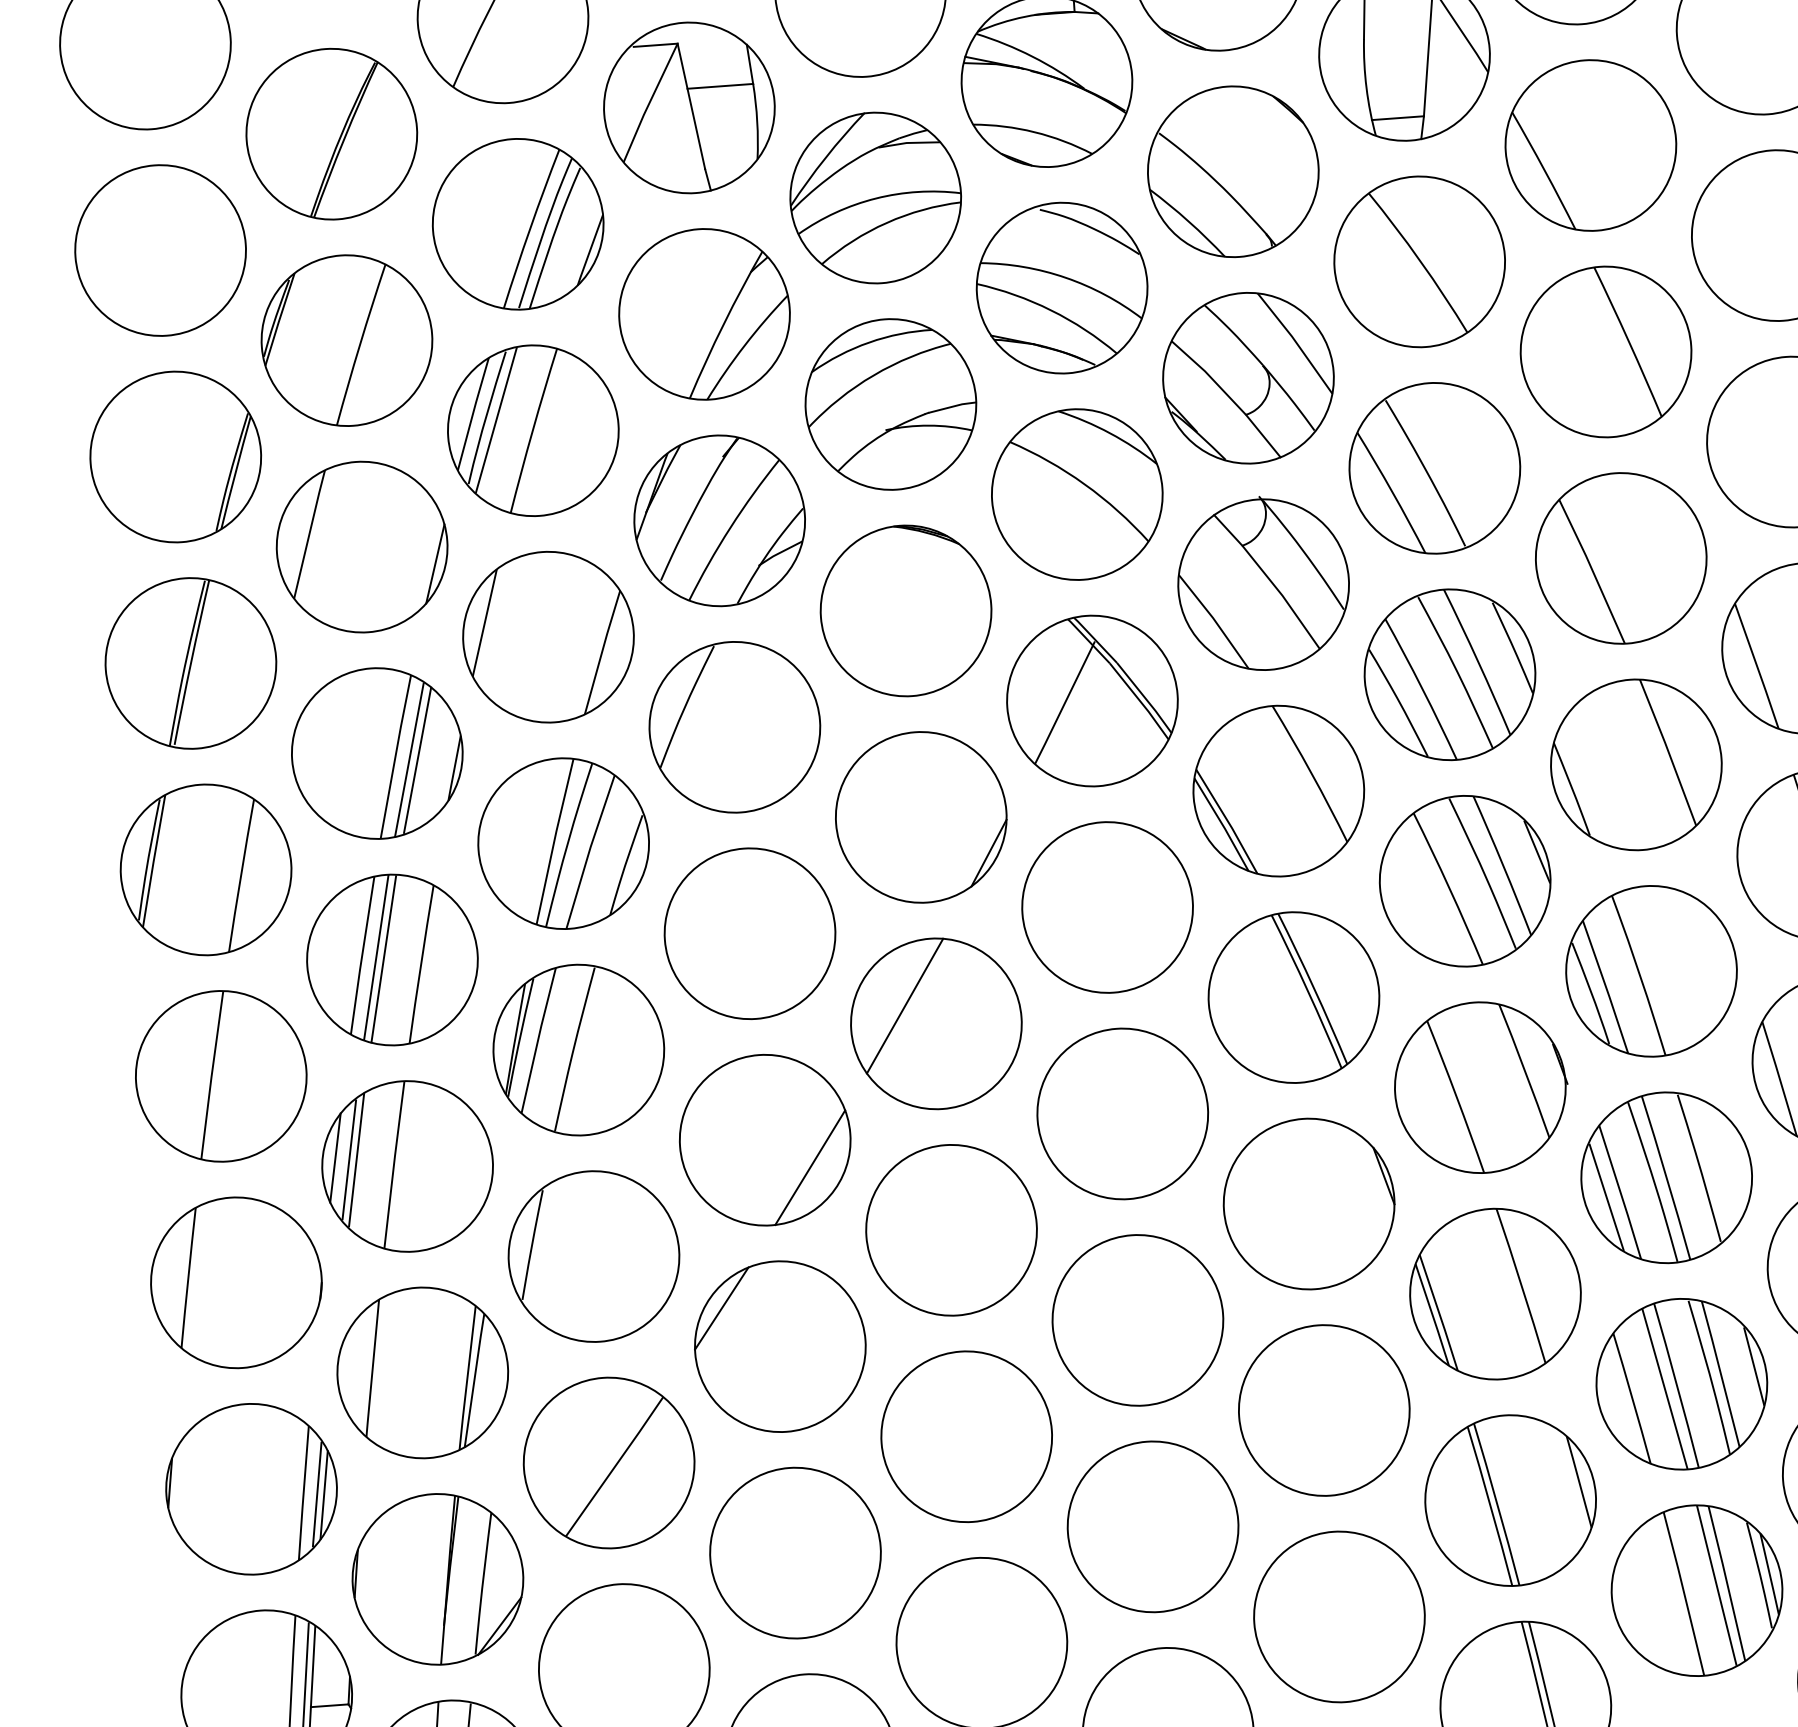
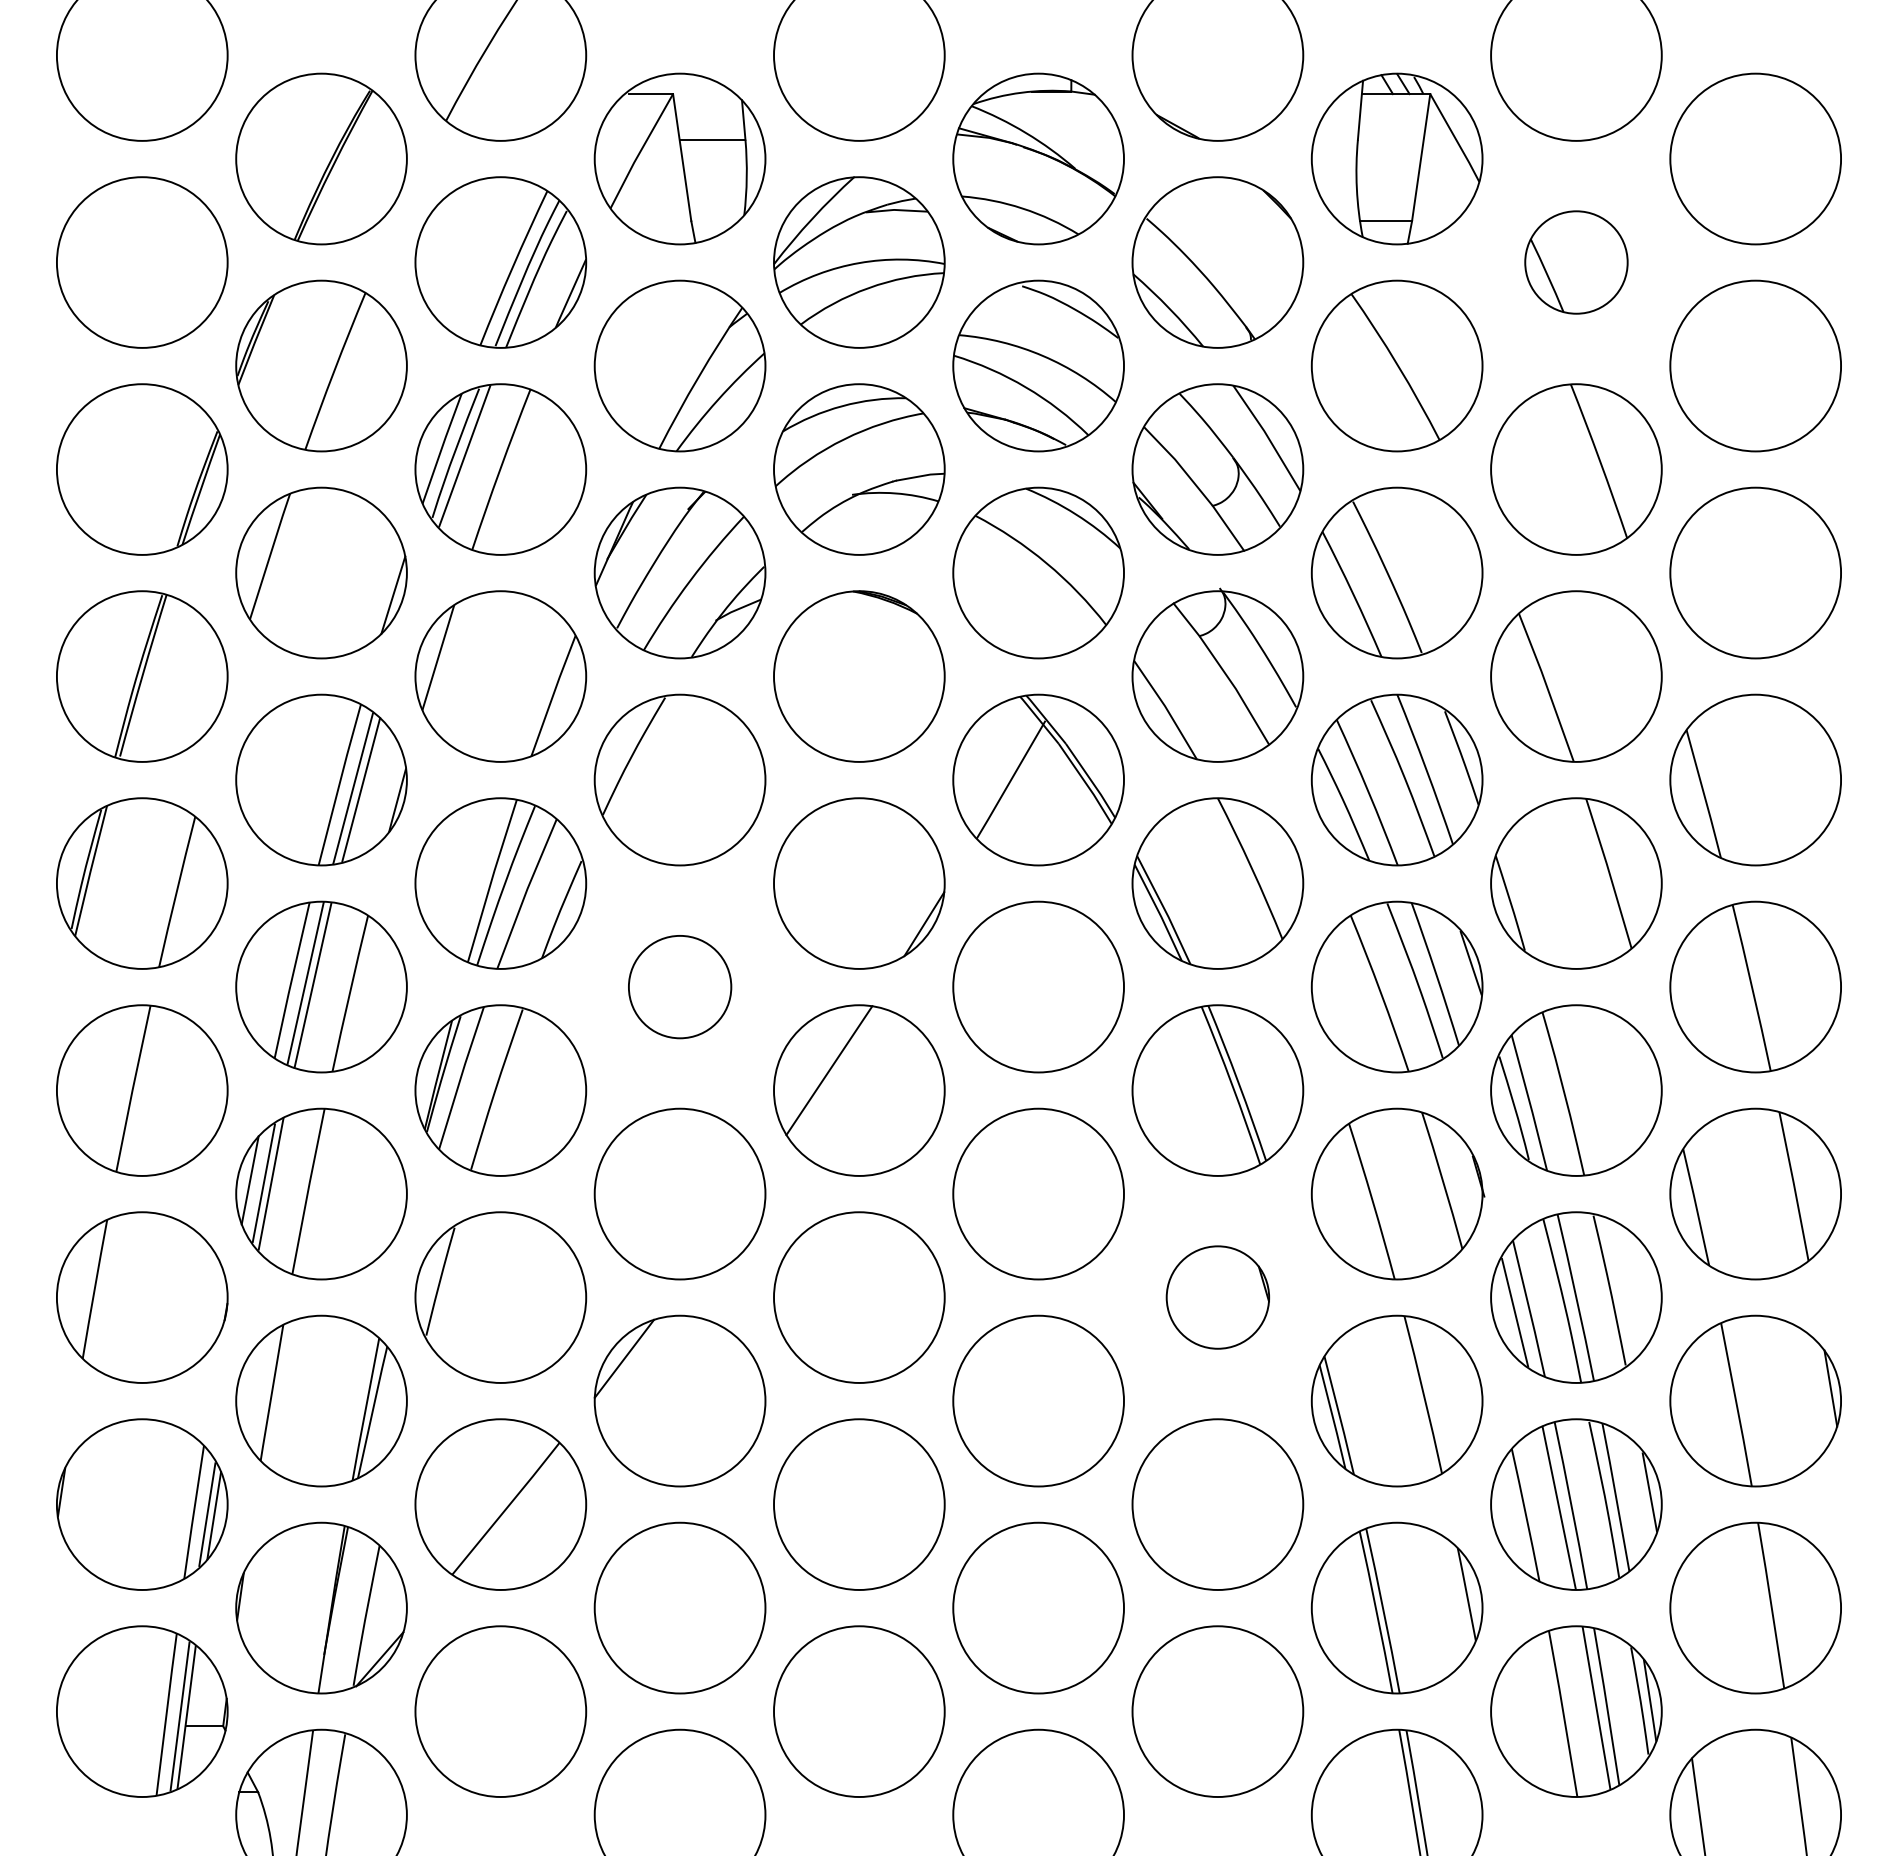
part: (1590, 145) -> (1576, 262), size x0.6
circle: (749, 933) -> (679, 986), size x0.6
line: (809, 1167) -> (722, 1224), removed
part: (1308, 1203) -> (1217, 1297), size x0.6

